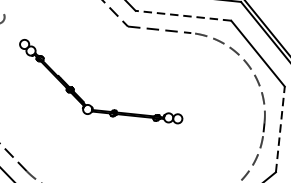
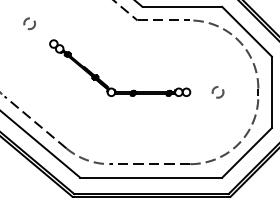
line: (183, 15) -> (182, 6), dashed -> solid
circle: (215, 122) -> (217, 92), added
line: (279, 129) -> (271, 92), dashed -> solid

